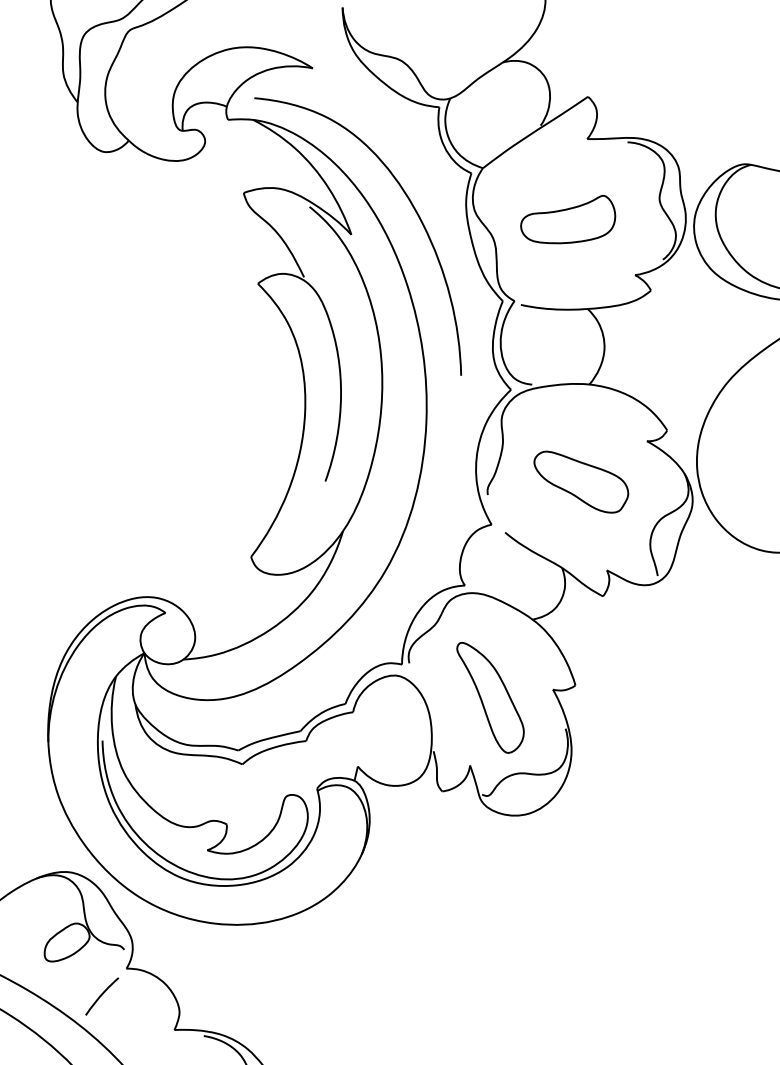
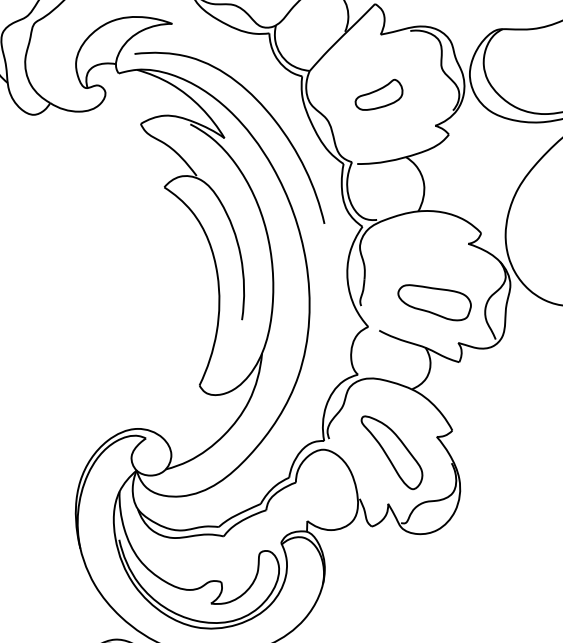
part: (568, 219) -> (378, 95), size x0.7
part: (581, 481) -> (435, 301), moved

